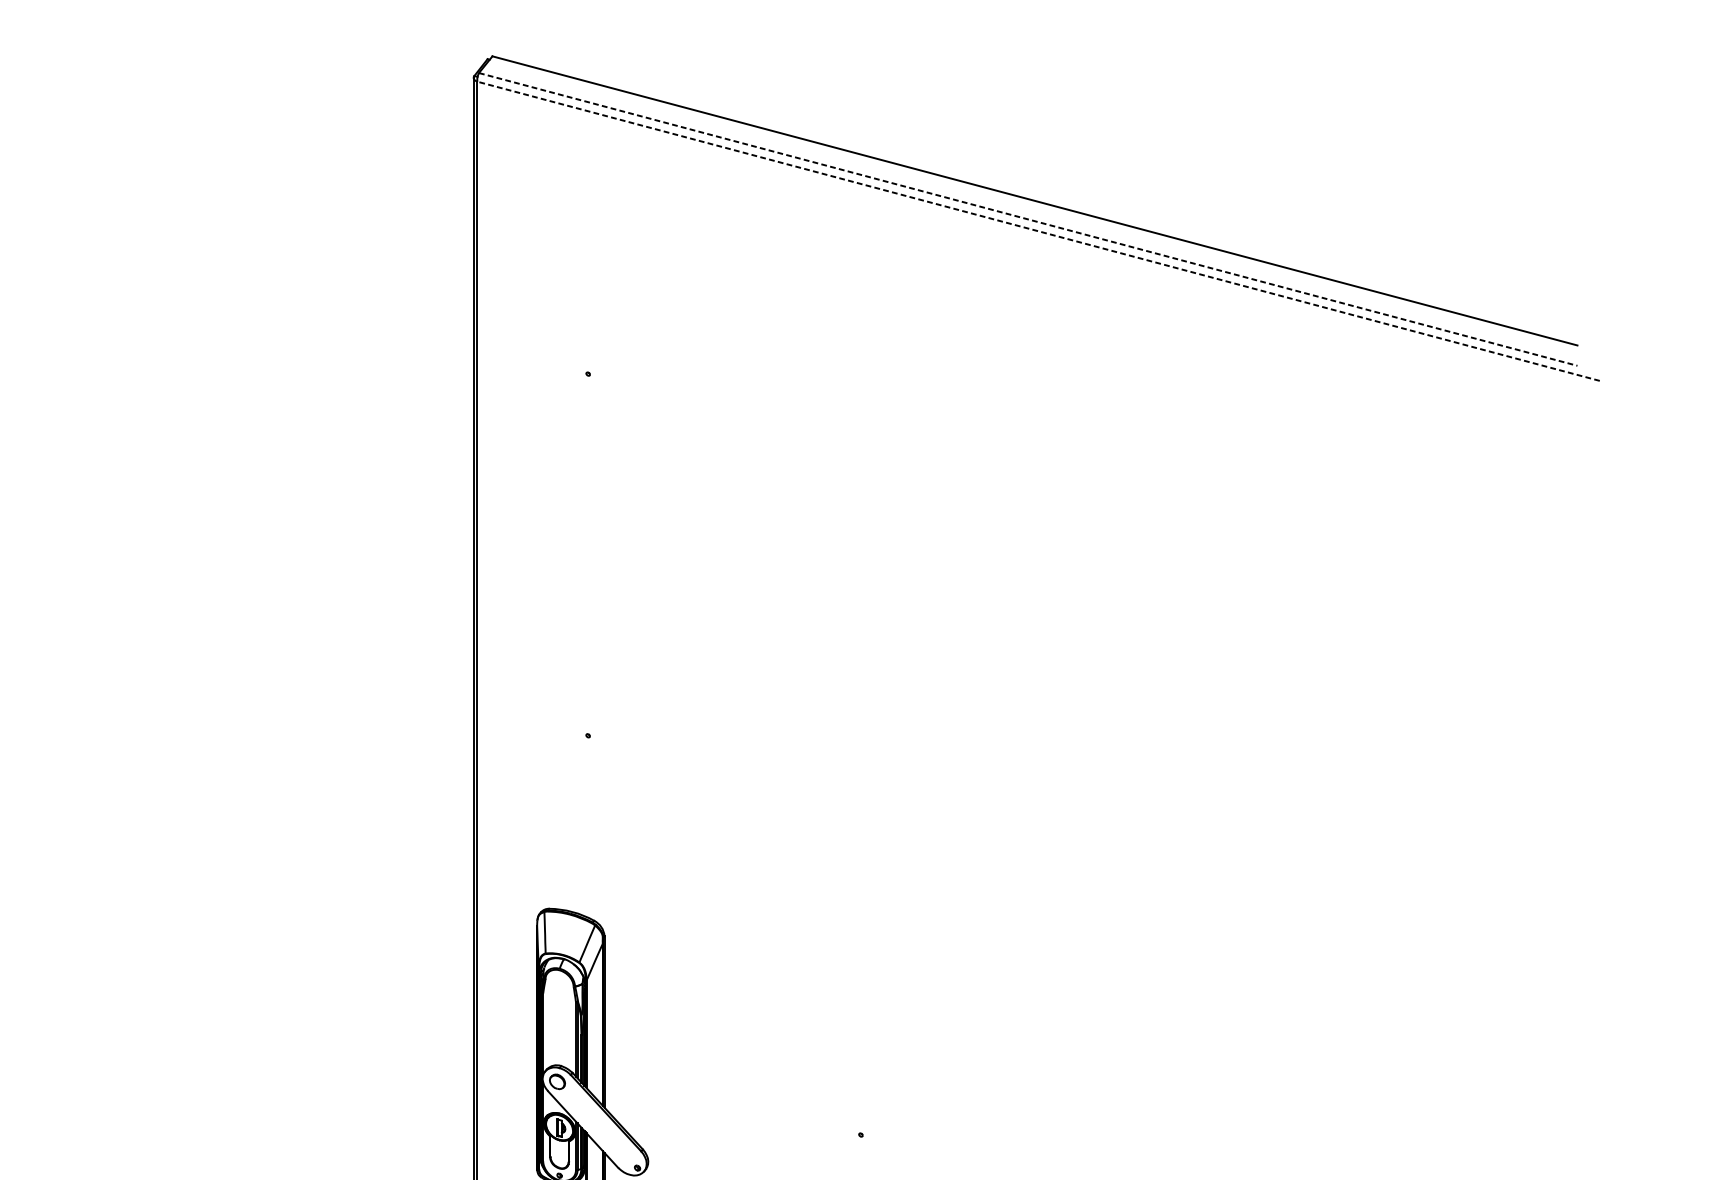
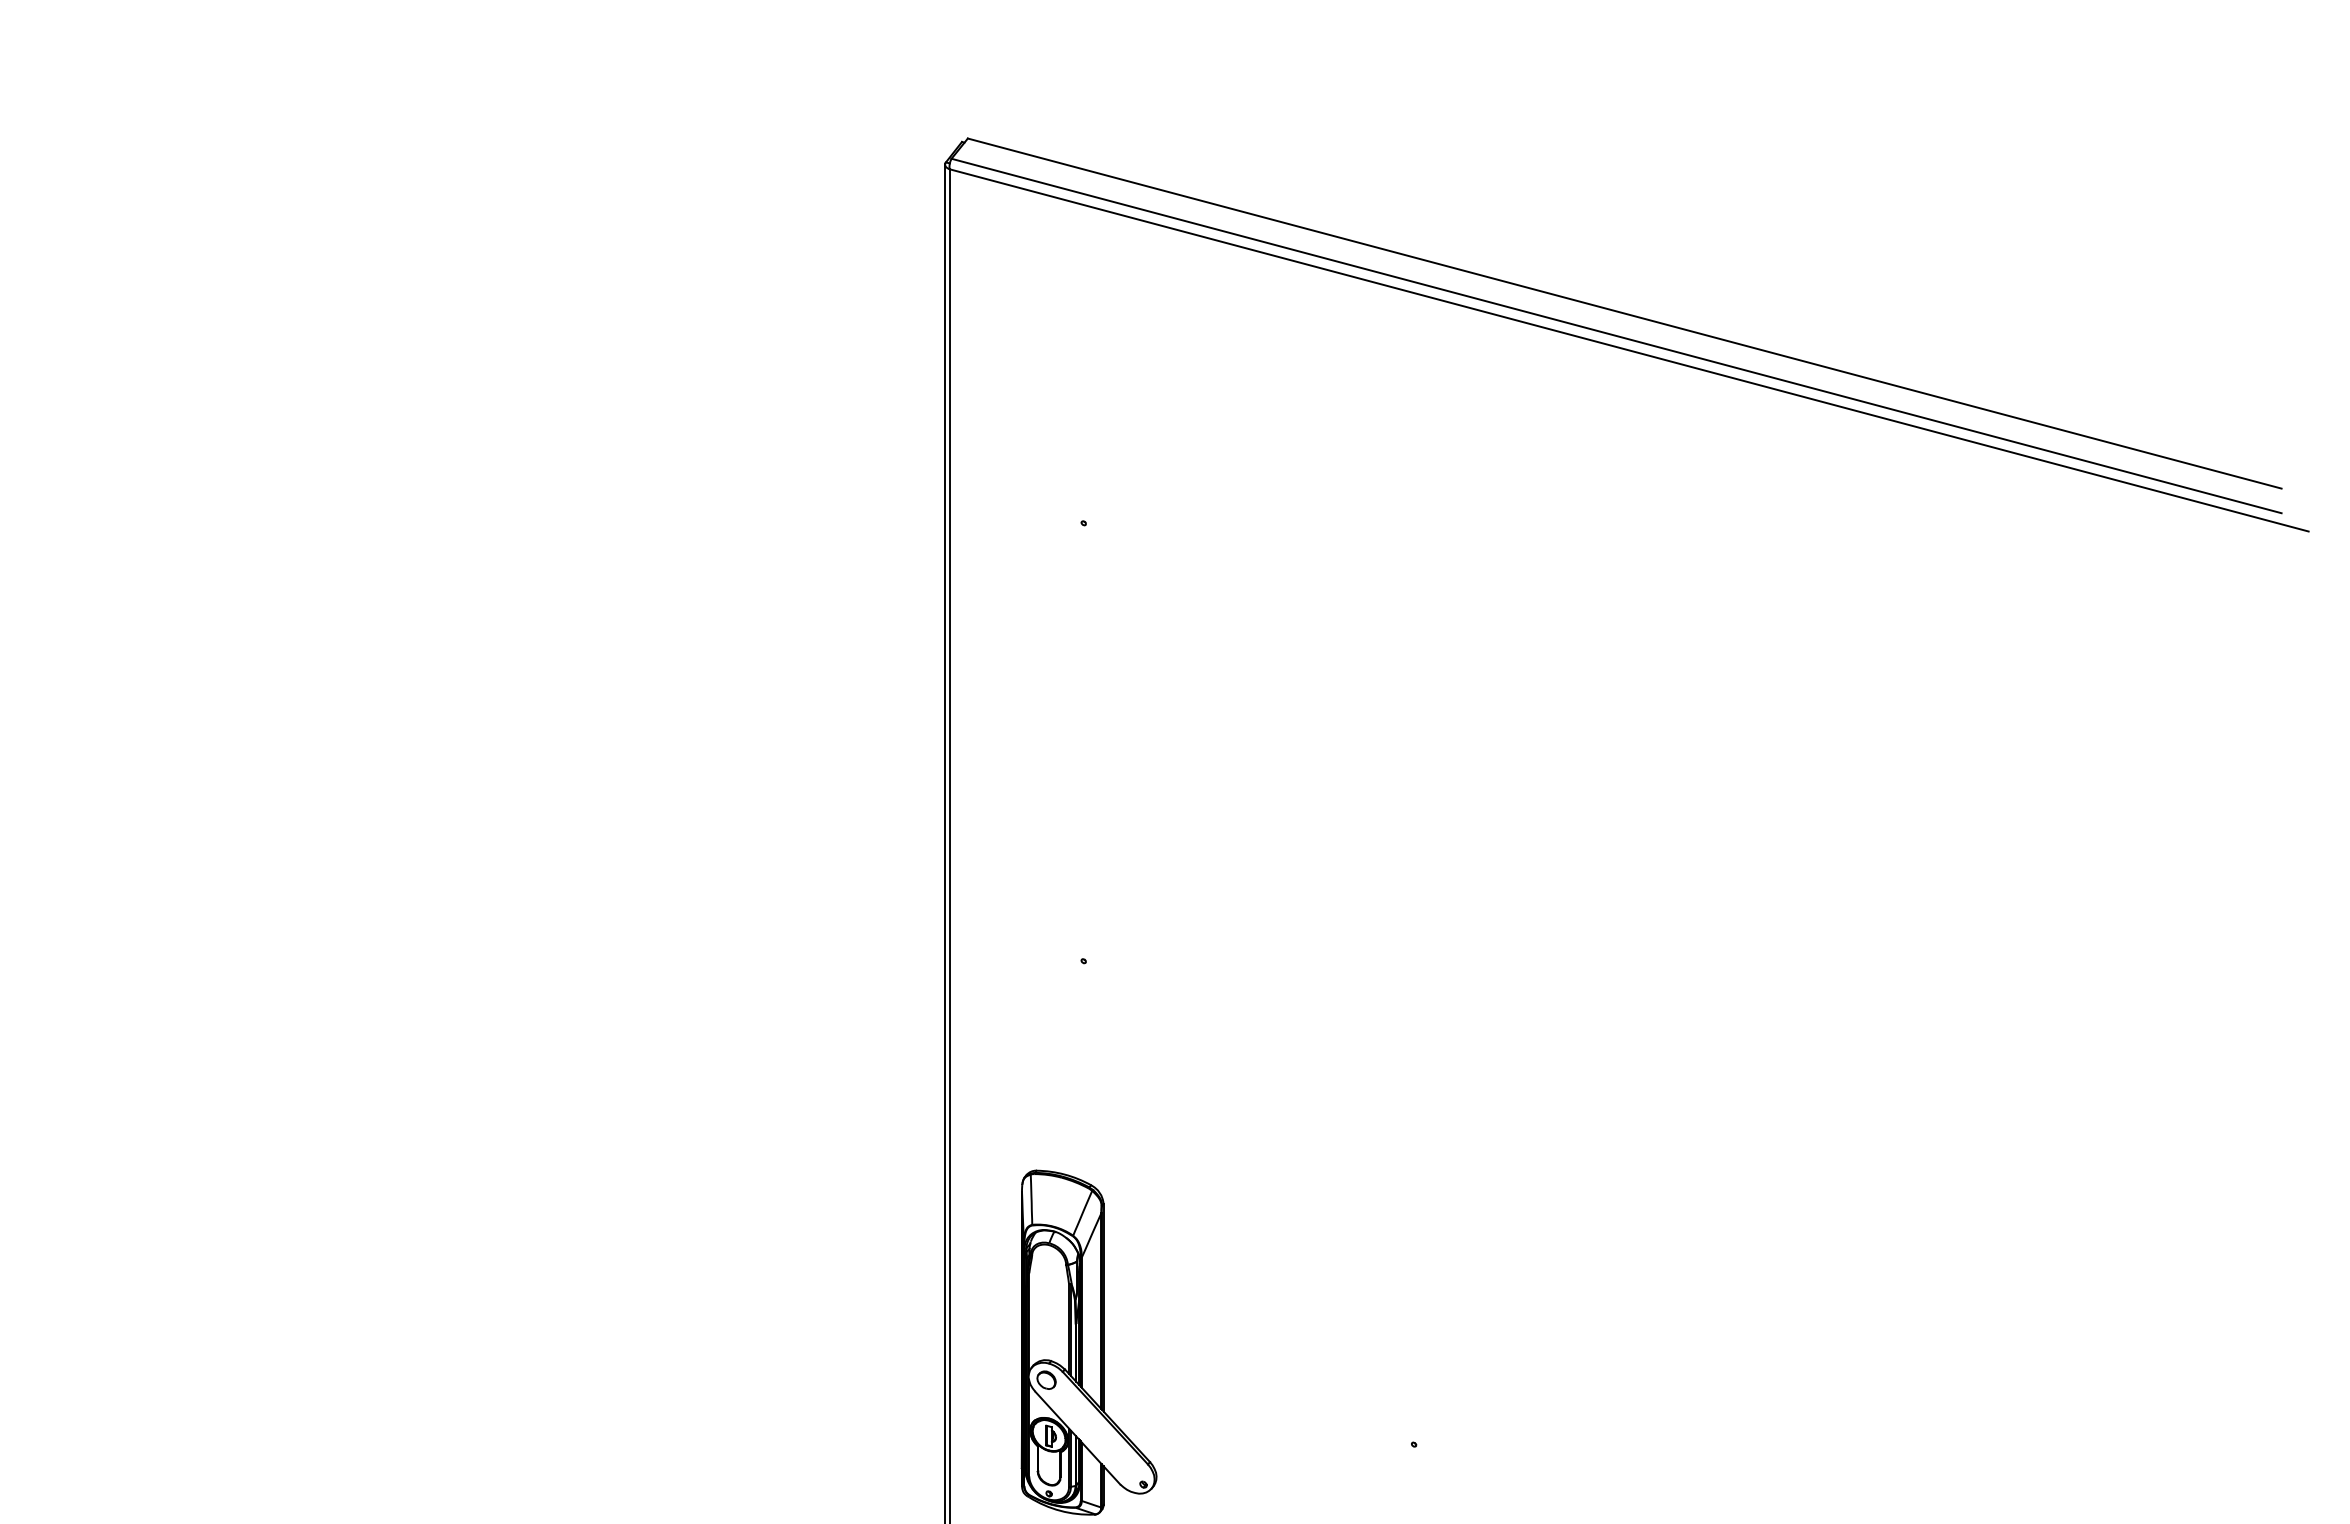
line: (1028, 219) -> (1617, 336), dashed -> solid
line: (1038, 231) -> (1628, 350), dashed -> solid

